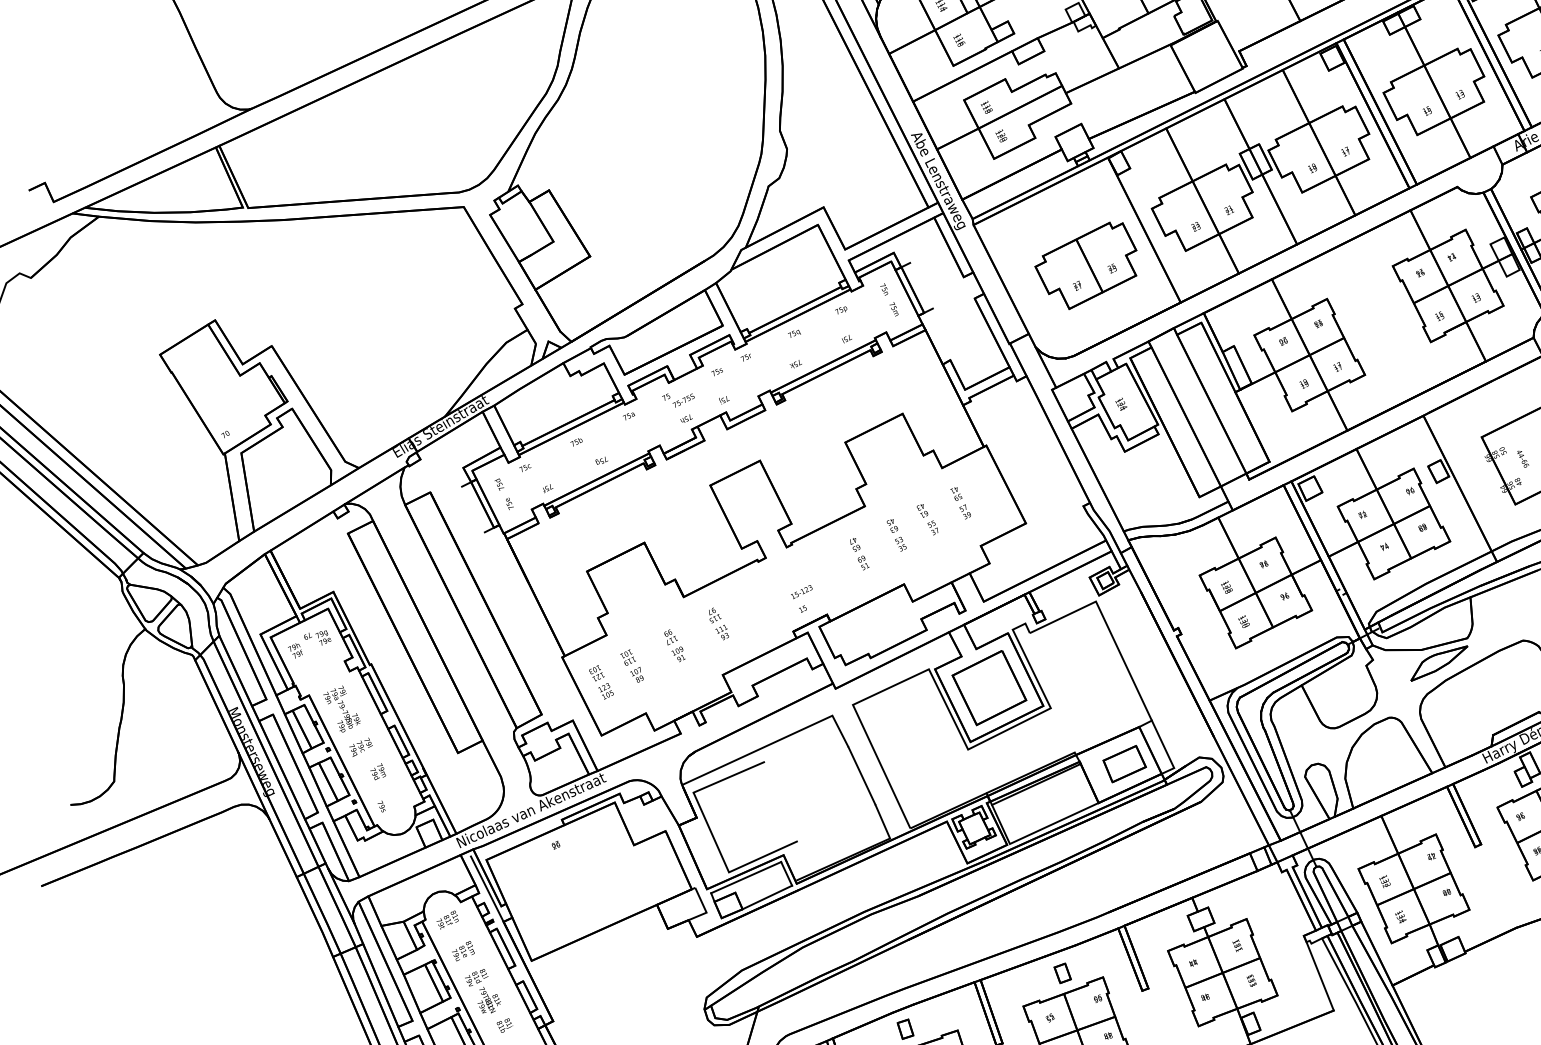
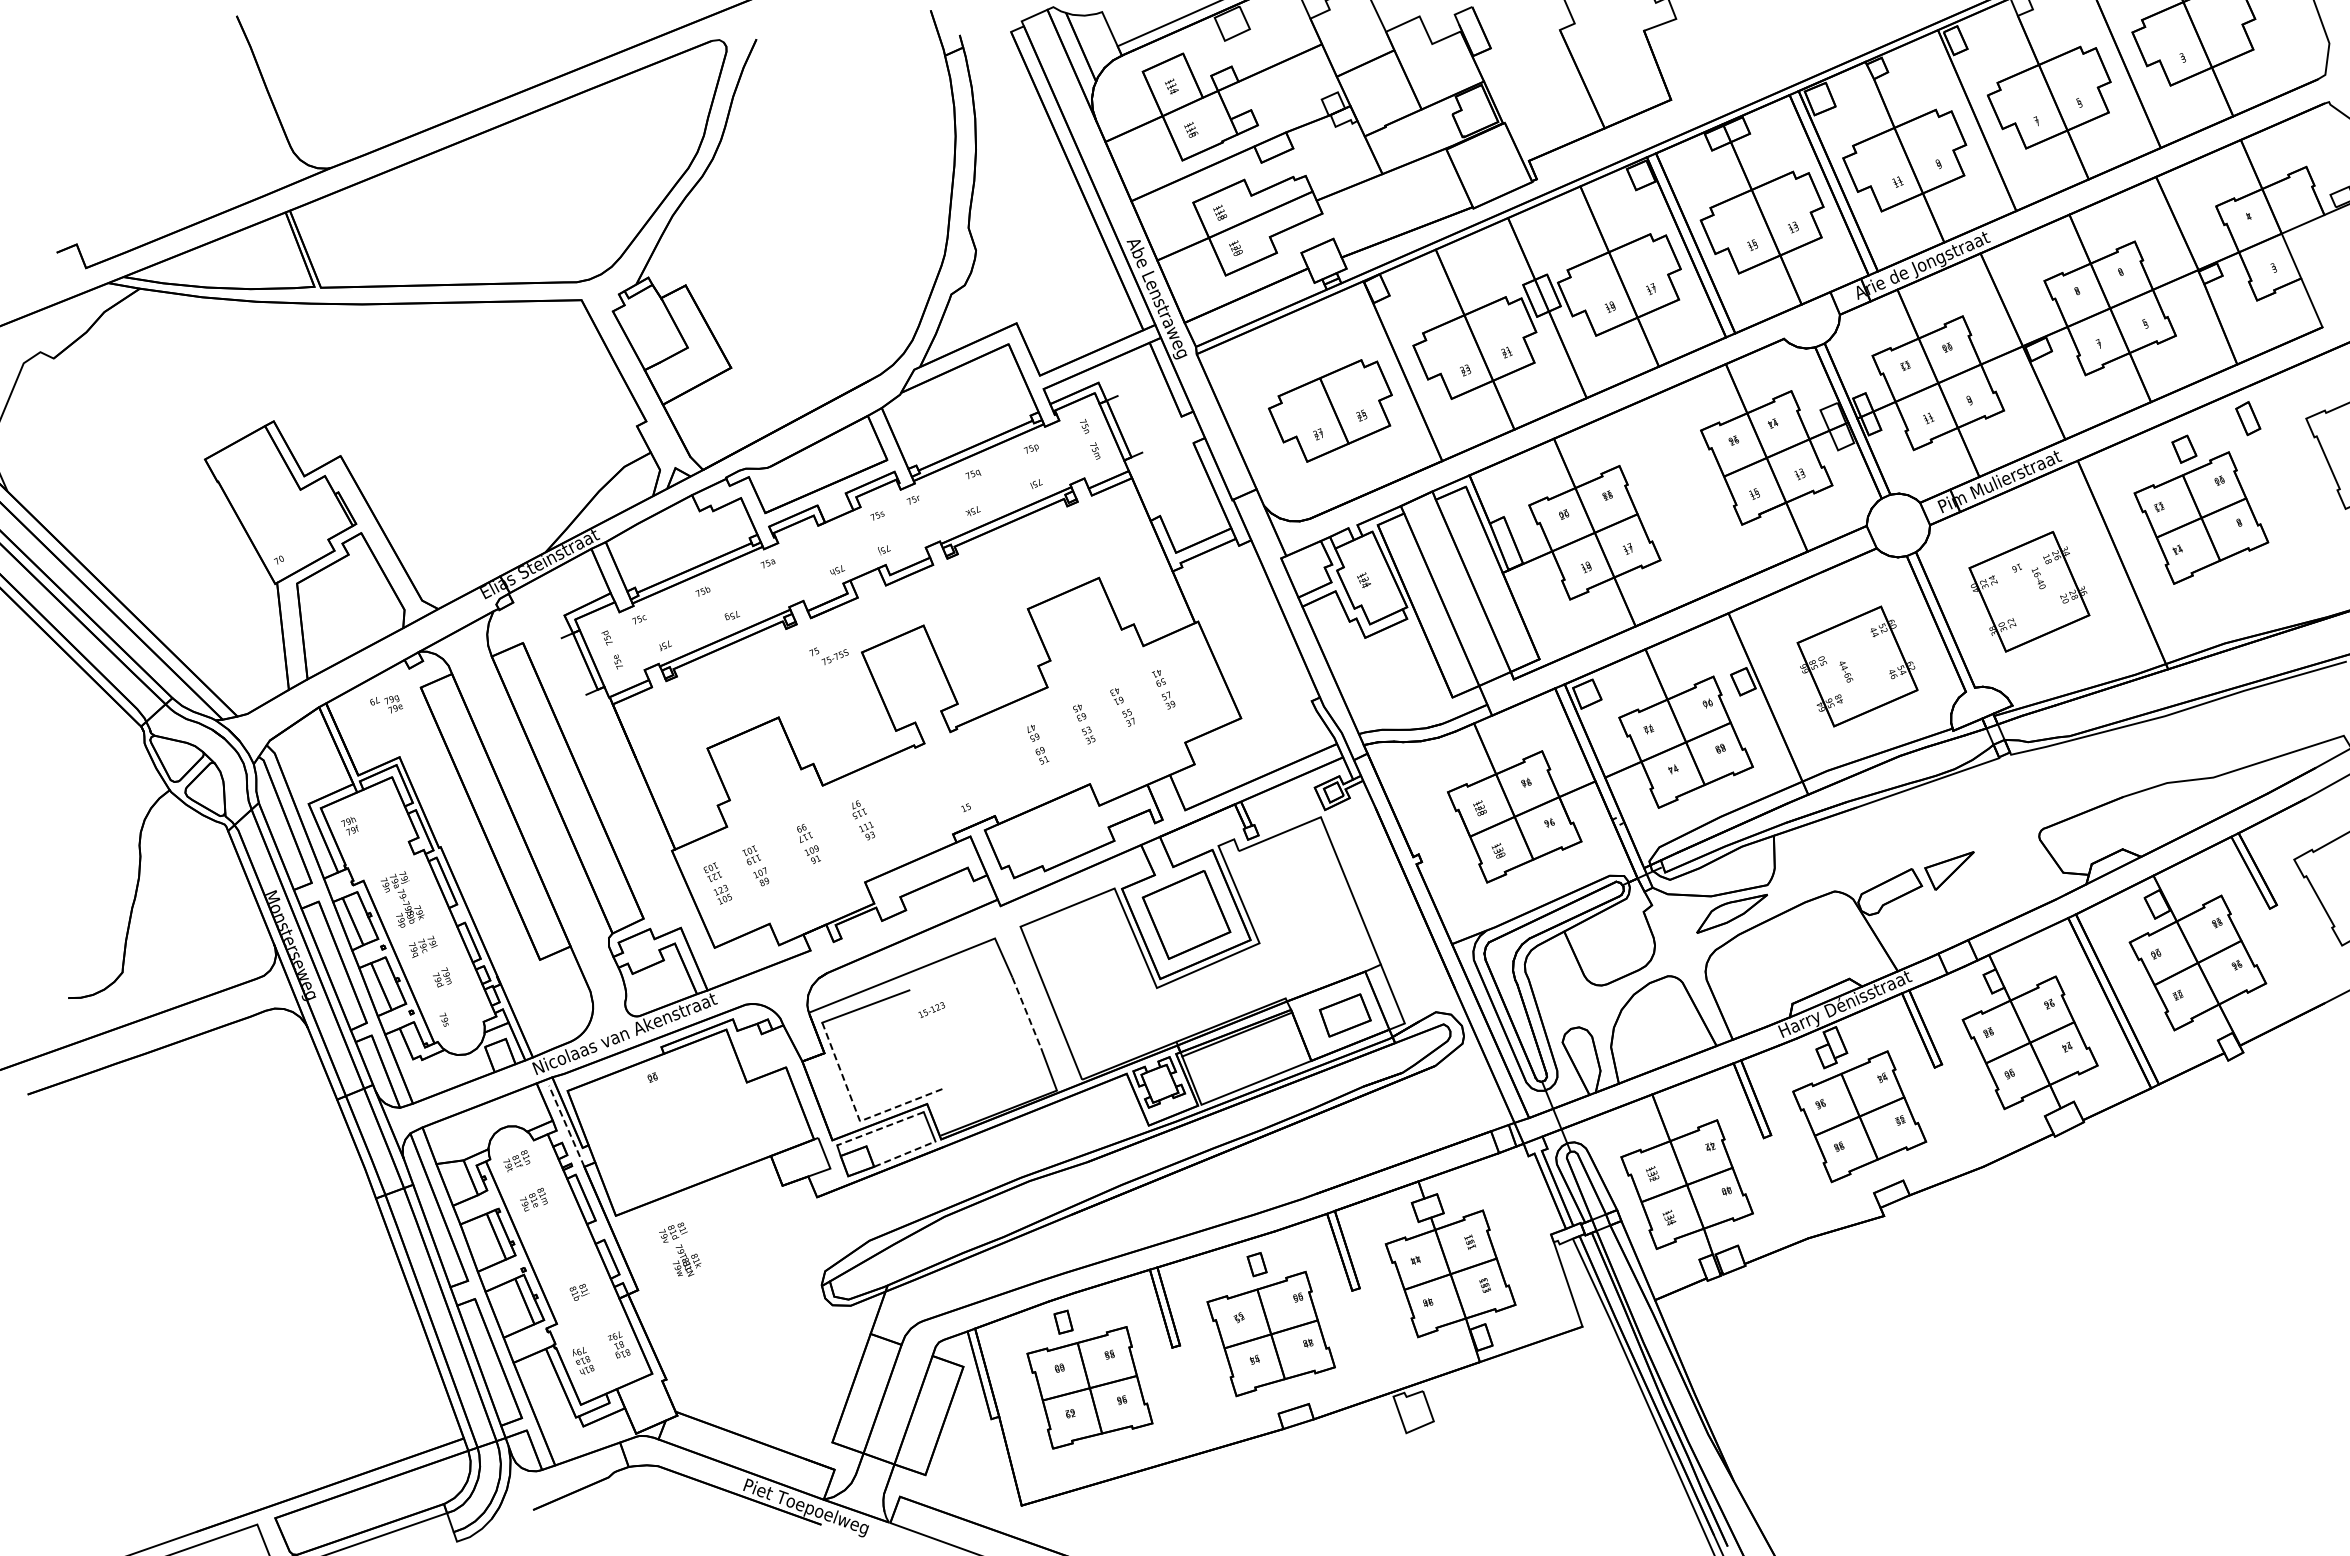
text: (678, 399) -> (828, 655), moved
text: (801, 591) -> (931, 1009), moved
text: (317, 638) -> (386, 704), moved
line: (861, 776) -> (1026, 1013), solid -> dashed
line: (726, 867) -> (857, 1115), solid -> dashed
line: (746, 877) -> (880, 1128), solid -> dashed
line: (487, 888) -> (566, 1125), solid -> dashed
line: (767, 896) -> (905, 1153), solid -> dashed
text: (483, 991) -> (680, 1249), moved

